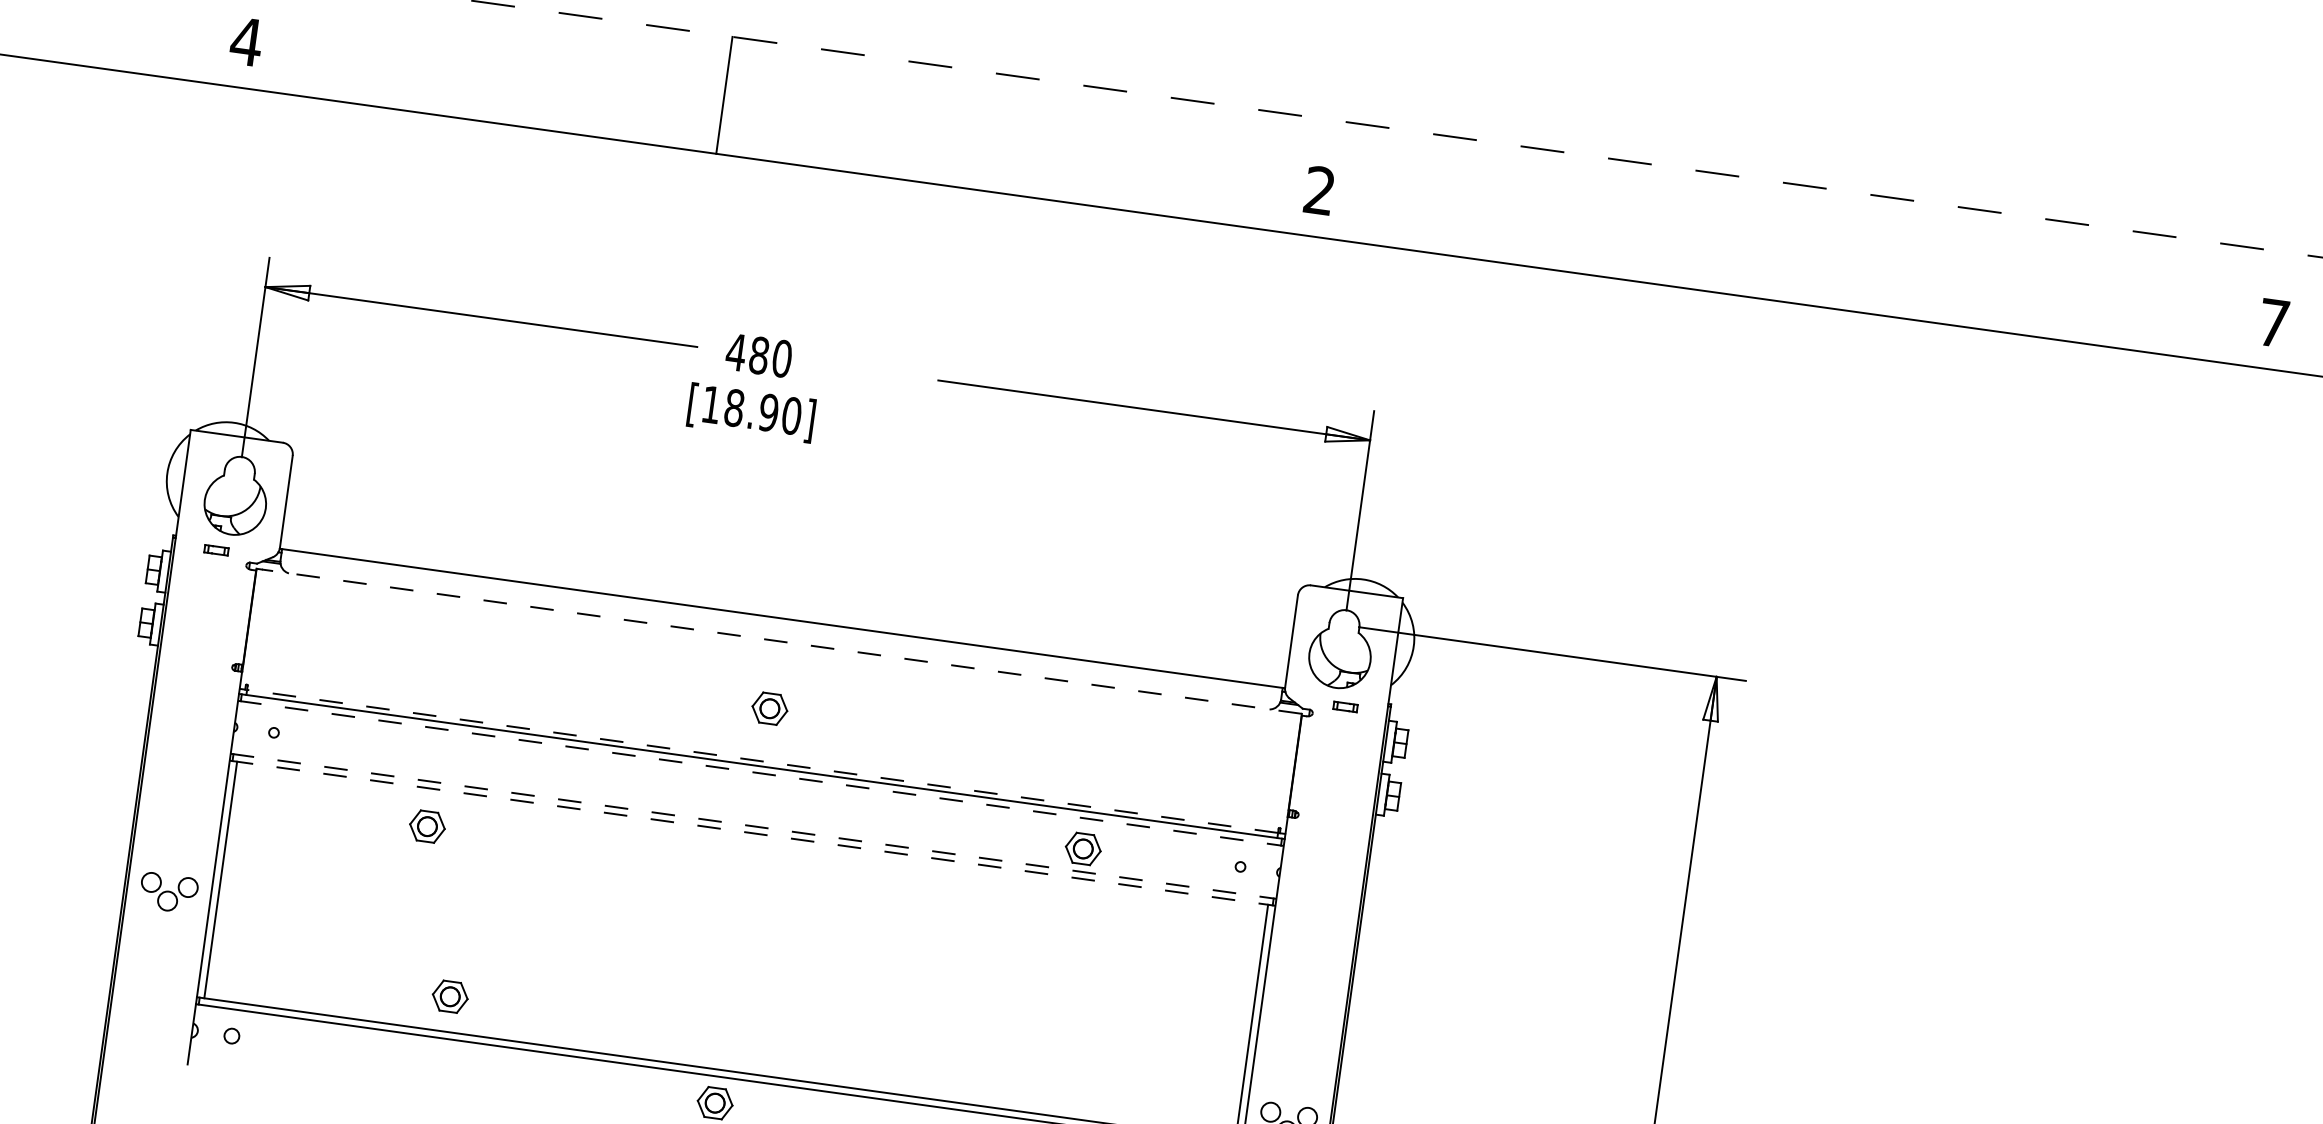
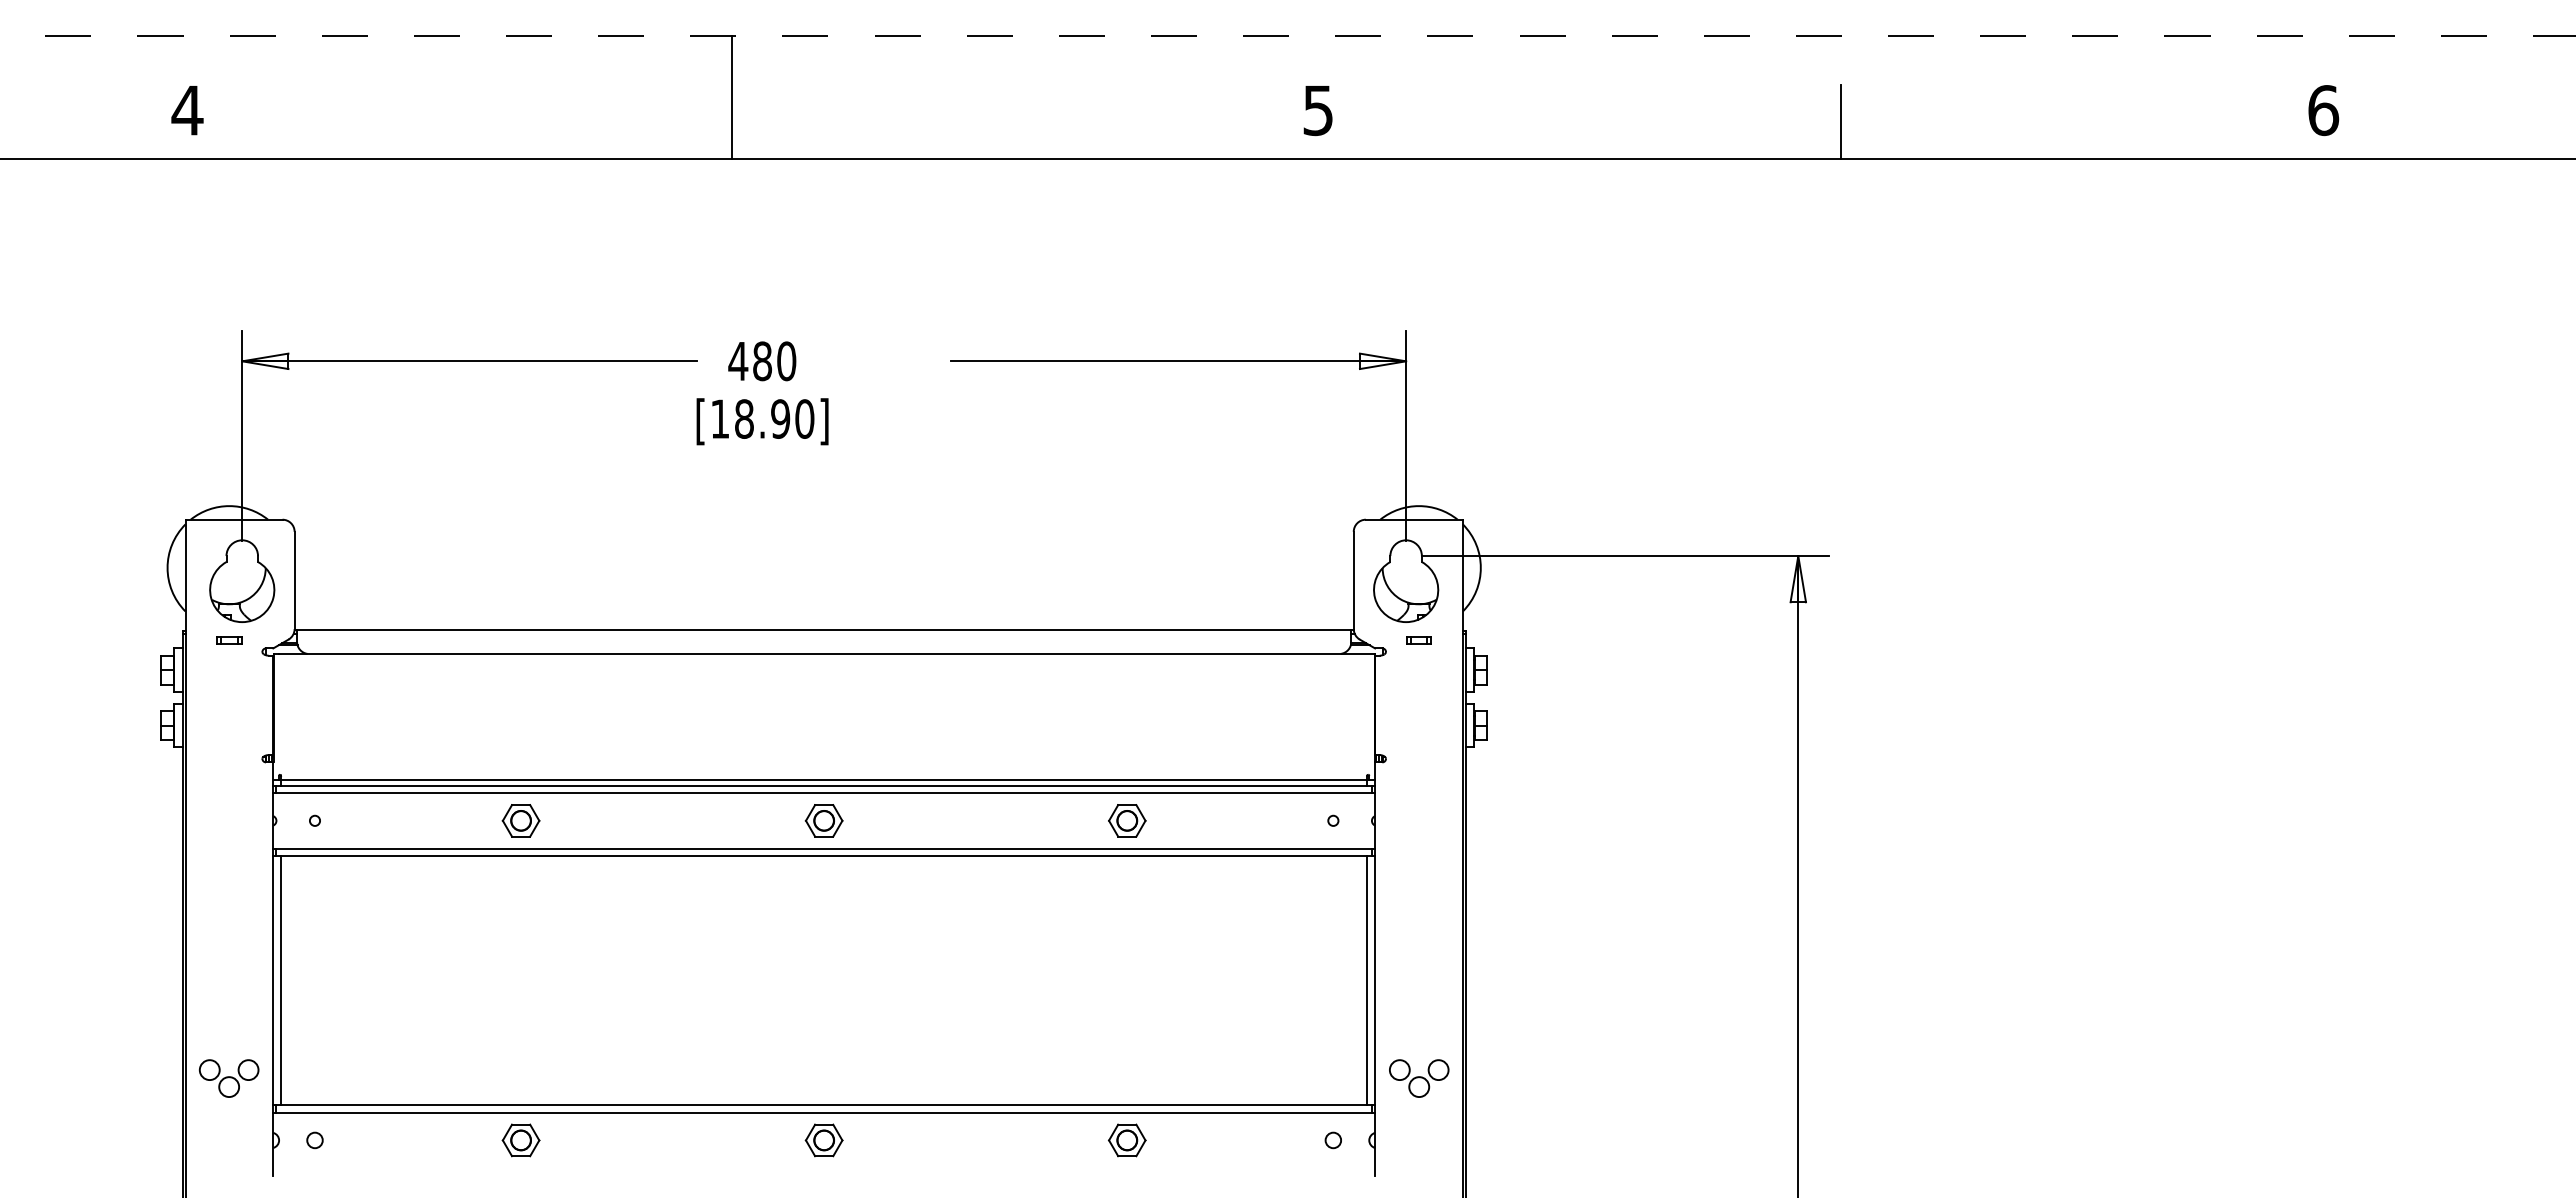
line: (724, 94) -> (732, 96), moved
text: (1319, 190) -> (1317, 110), 2 -> 5
line: (1813, 269) -> (1840, 121), added
text: (2273, 323) -> (2323, 110), 7 -> 6
line: (781, 641) -> (826, 653), dashed -> solid
part: (769, 708) -> (823, 820), moved
line: (761, 761) -> (823, 780), dashed -> solid
line: (761, 772) -> (824, 792), dashed -> solid
part: (426, 826) -> (520, 820), moved
line: (753, 826) -> (824, 848), dashed -> solid
line: (752, 833) -> (824, 856), dashed -> solid
part: (1083, 848) -> (1127, 820), moved
part: (168, 892) -> (228, 1078), moved
part: (449, 996) -> (520, 1140), moved

